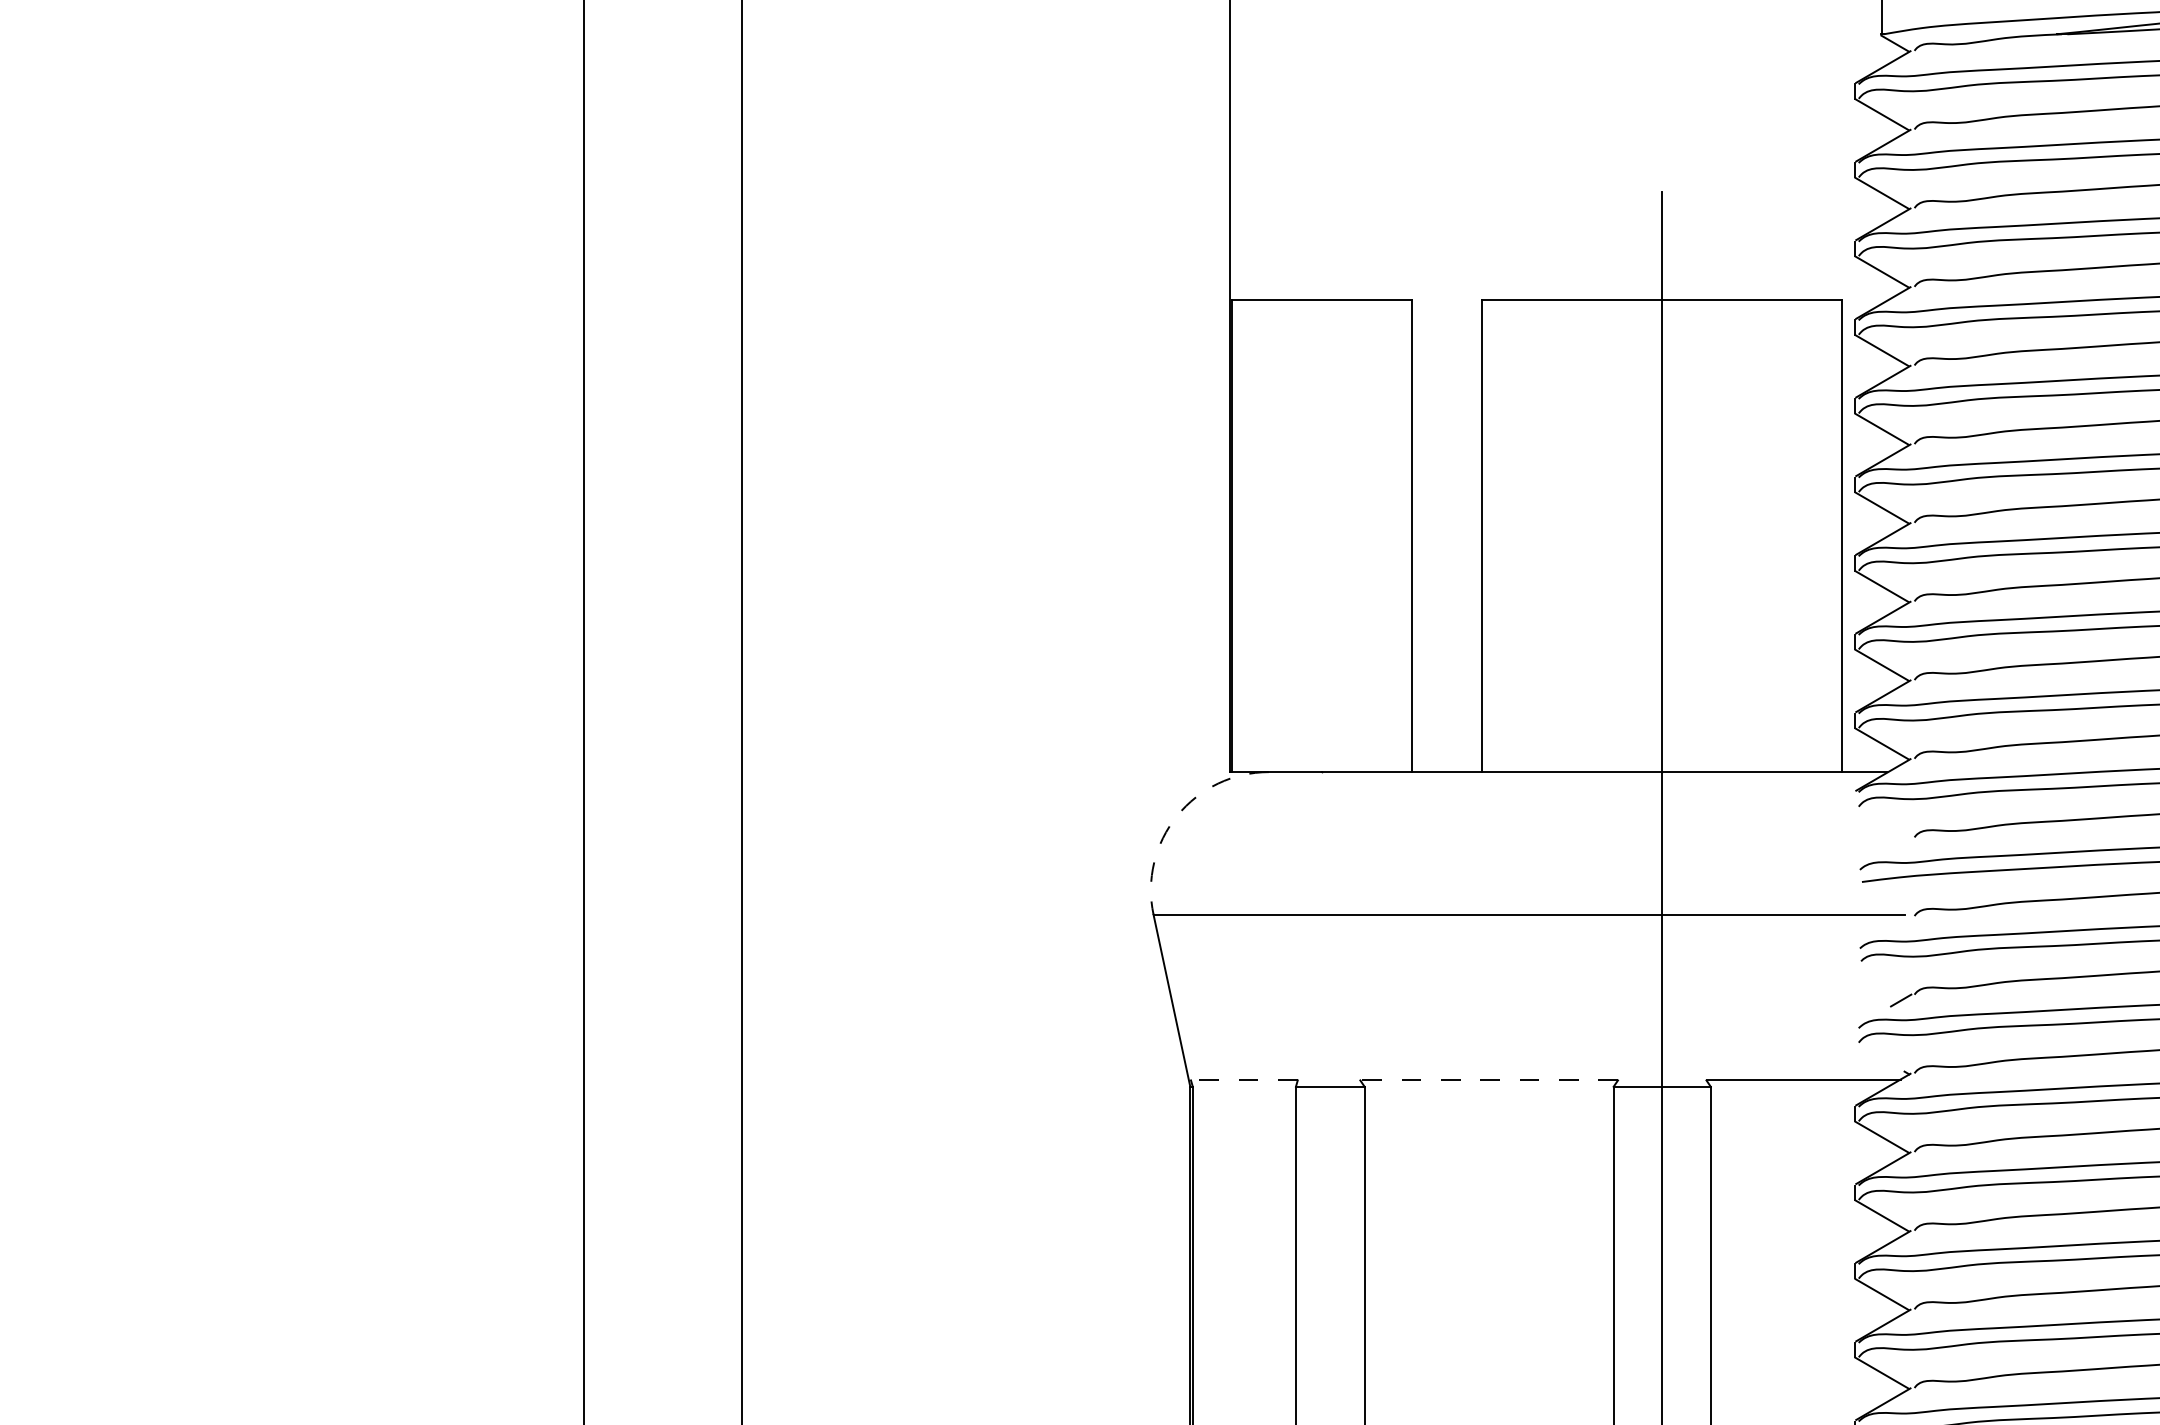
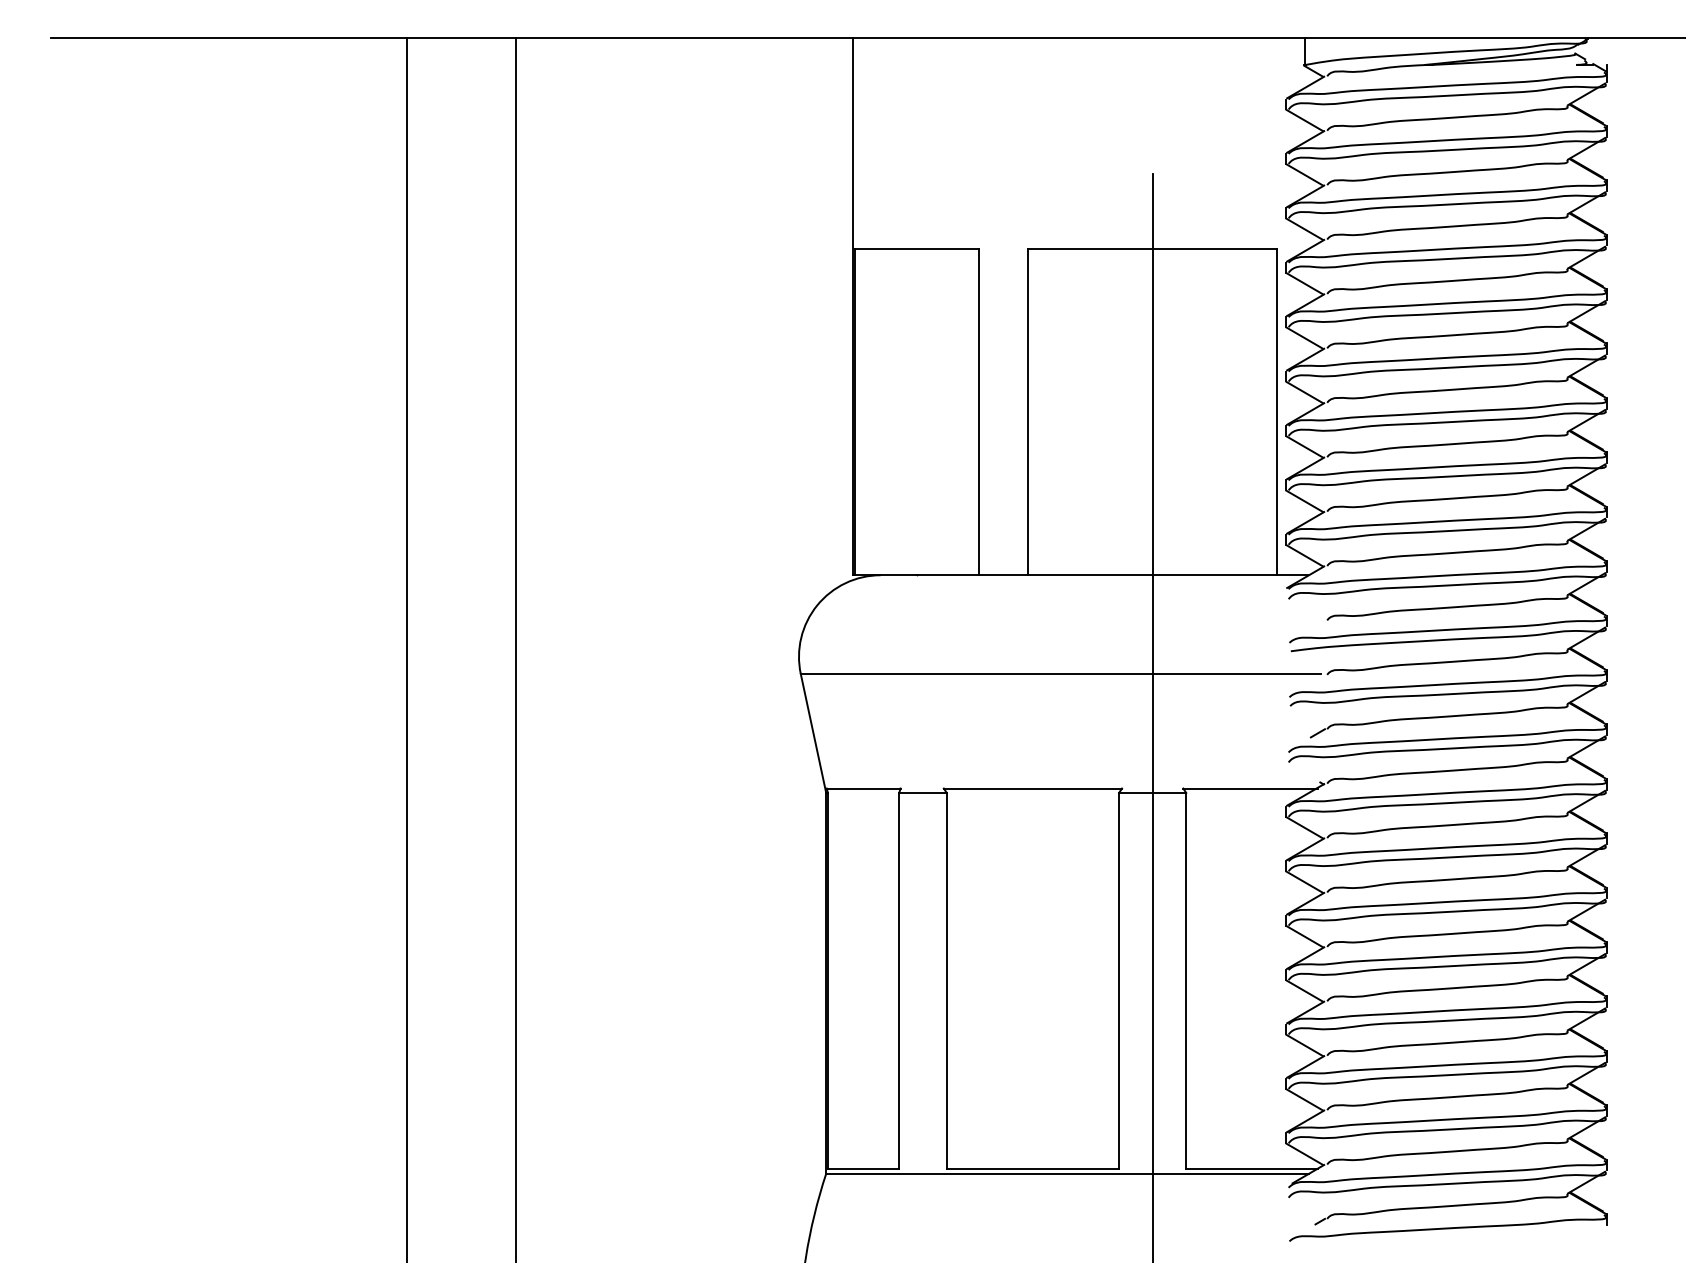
arc: (1177, 815) -> (817, 605), dashed -> solid
line: (1244, 1080) -> (863, 788), dashed -> solid
line: (1488, 1080) -> (1032, 788), dashed -> solid

